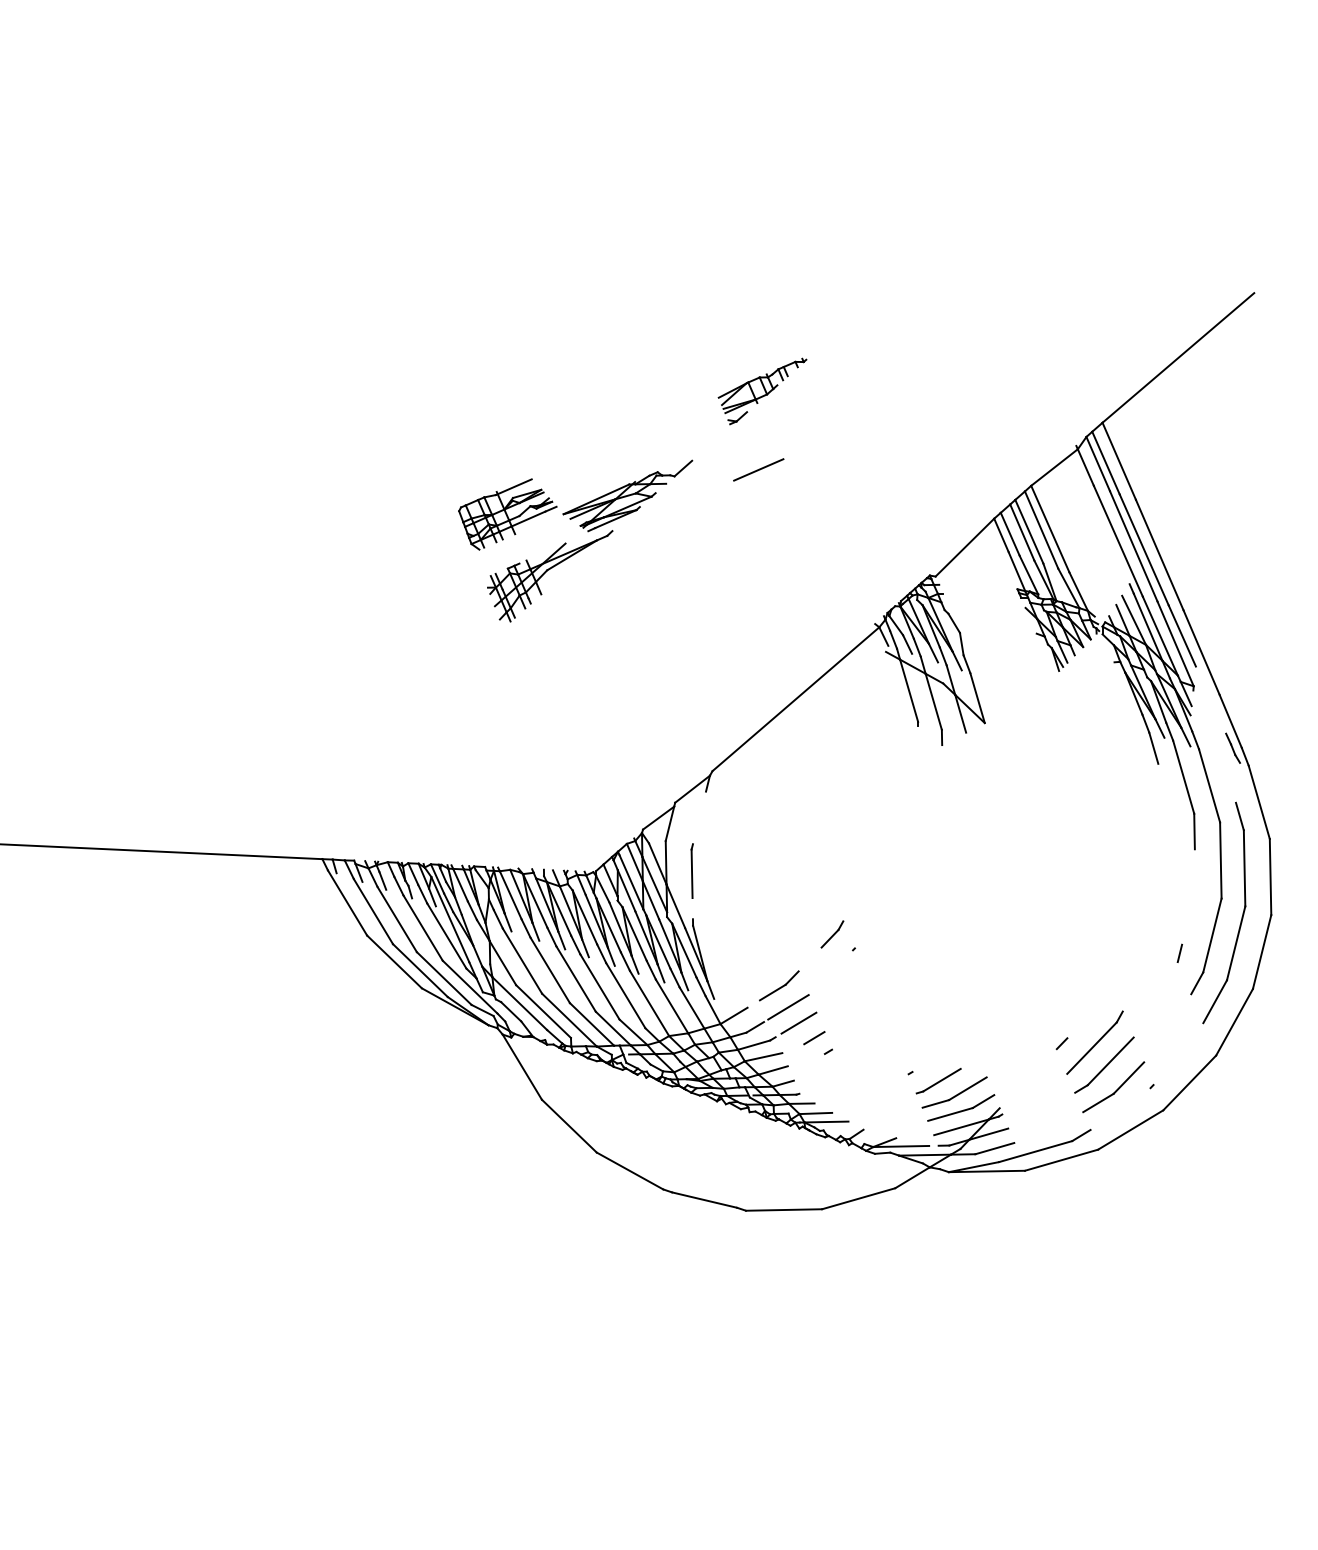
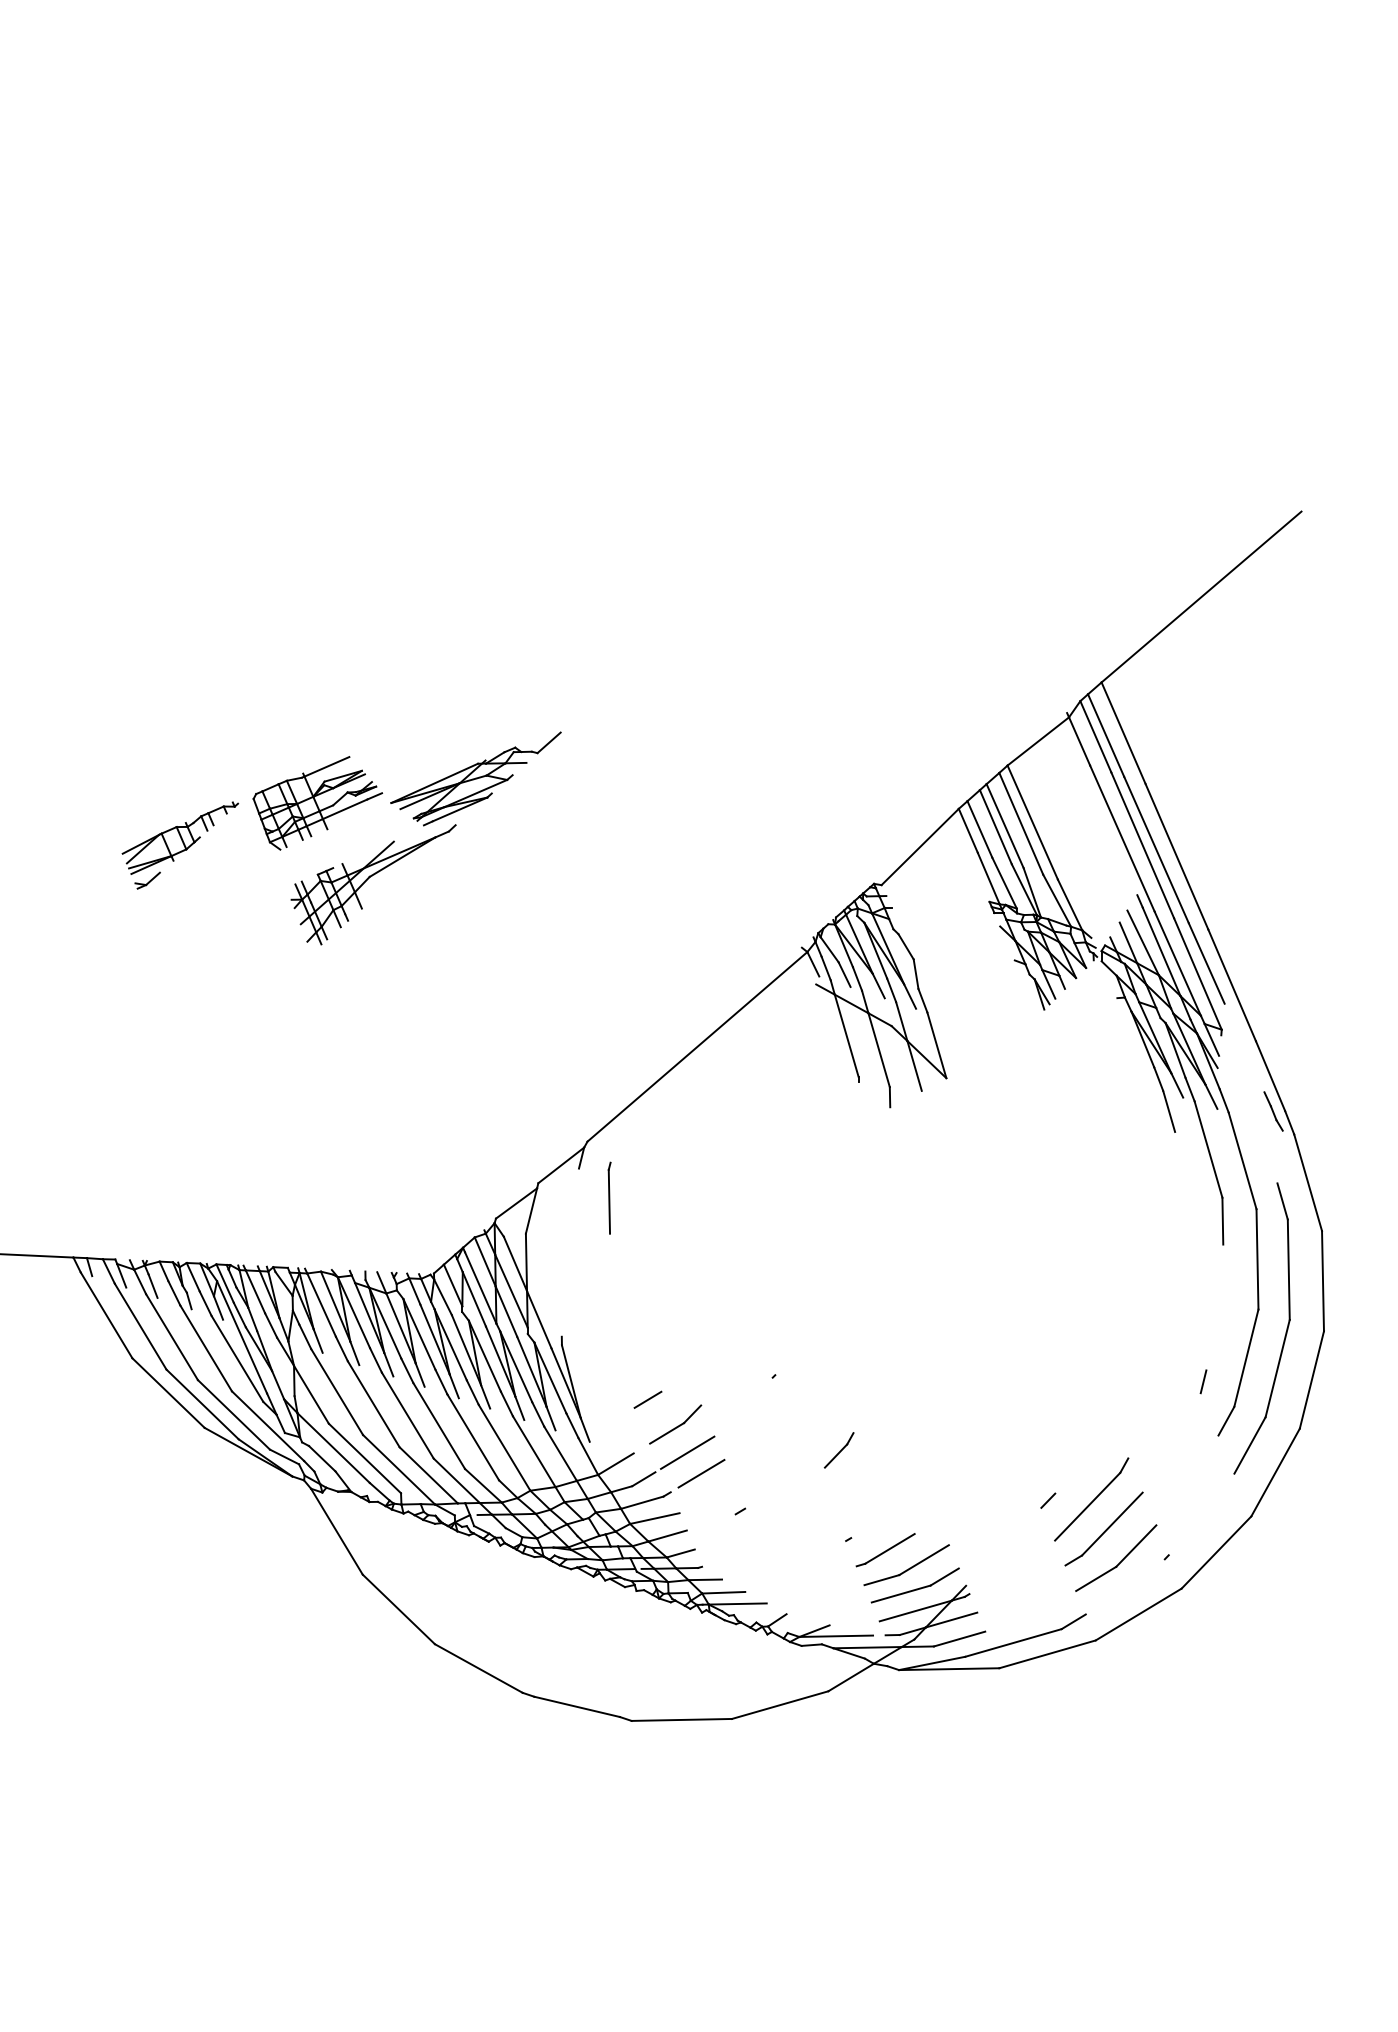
part: (762, 391) -> (180, 845), moved
line: (758, 469) -> (648, 744), removed
line: (691, 870) -> (608, 1197), moved
part: (832, 934) -> (839, 1450), moved
line: (814, 1038) -> (648, 1400), moved

